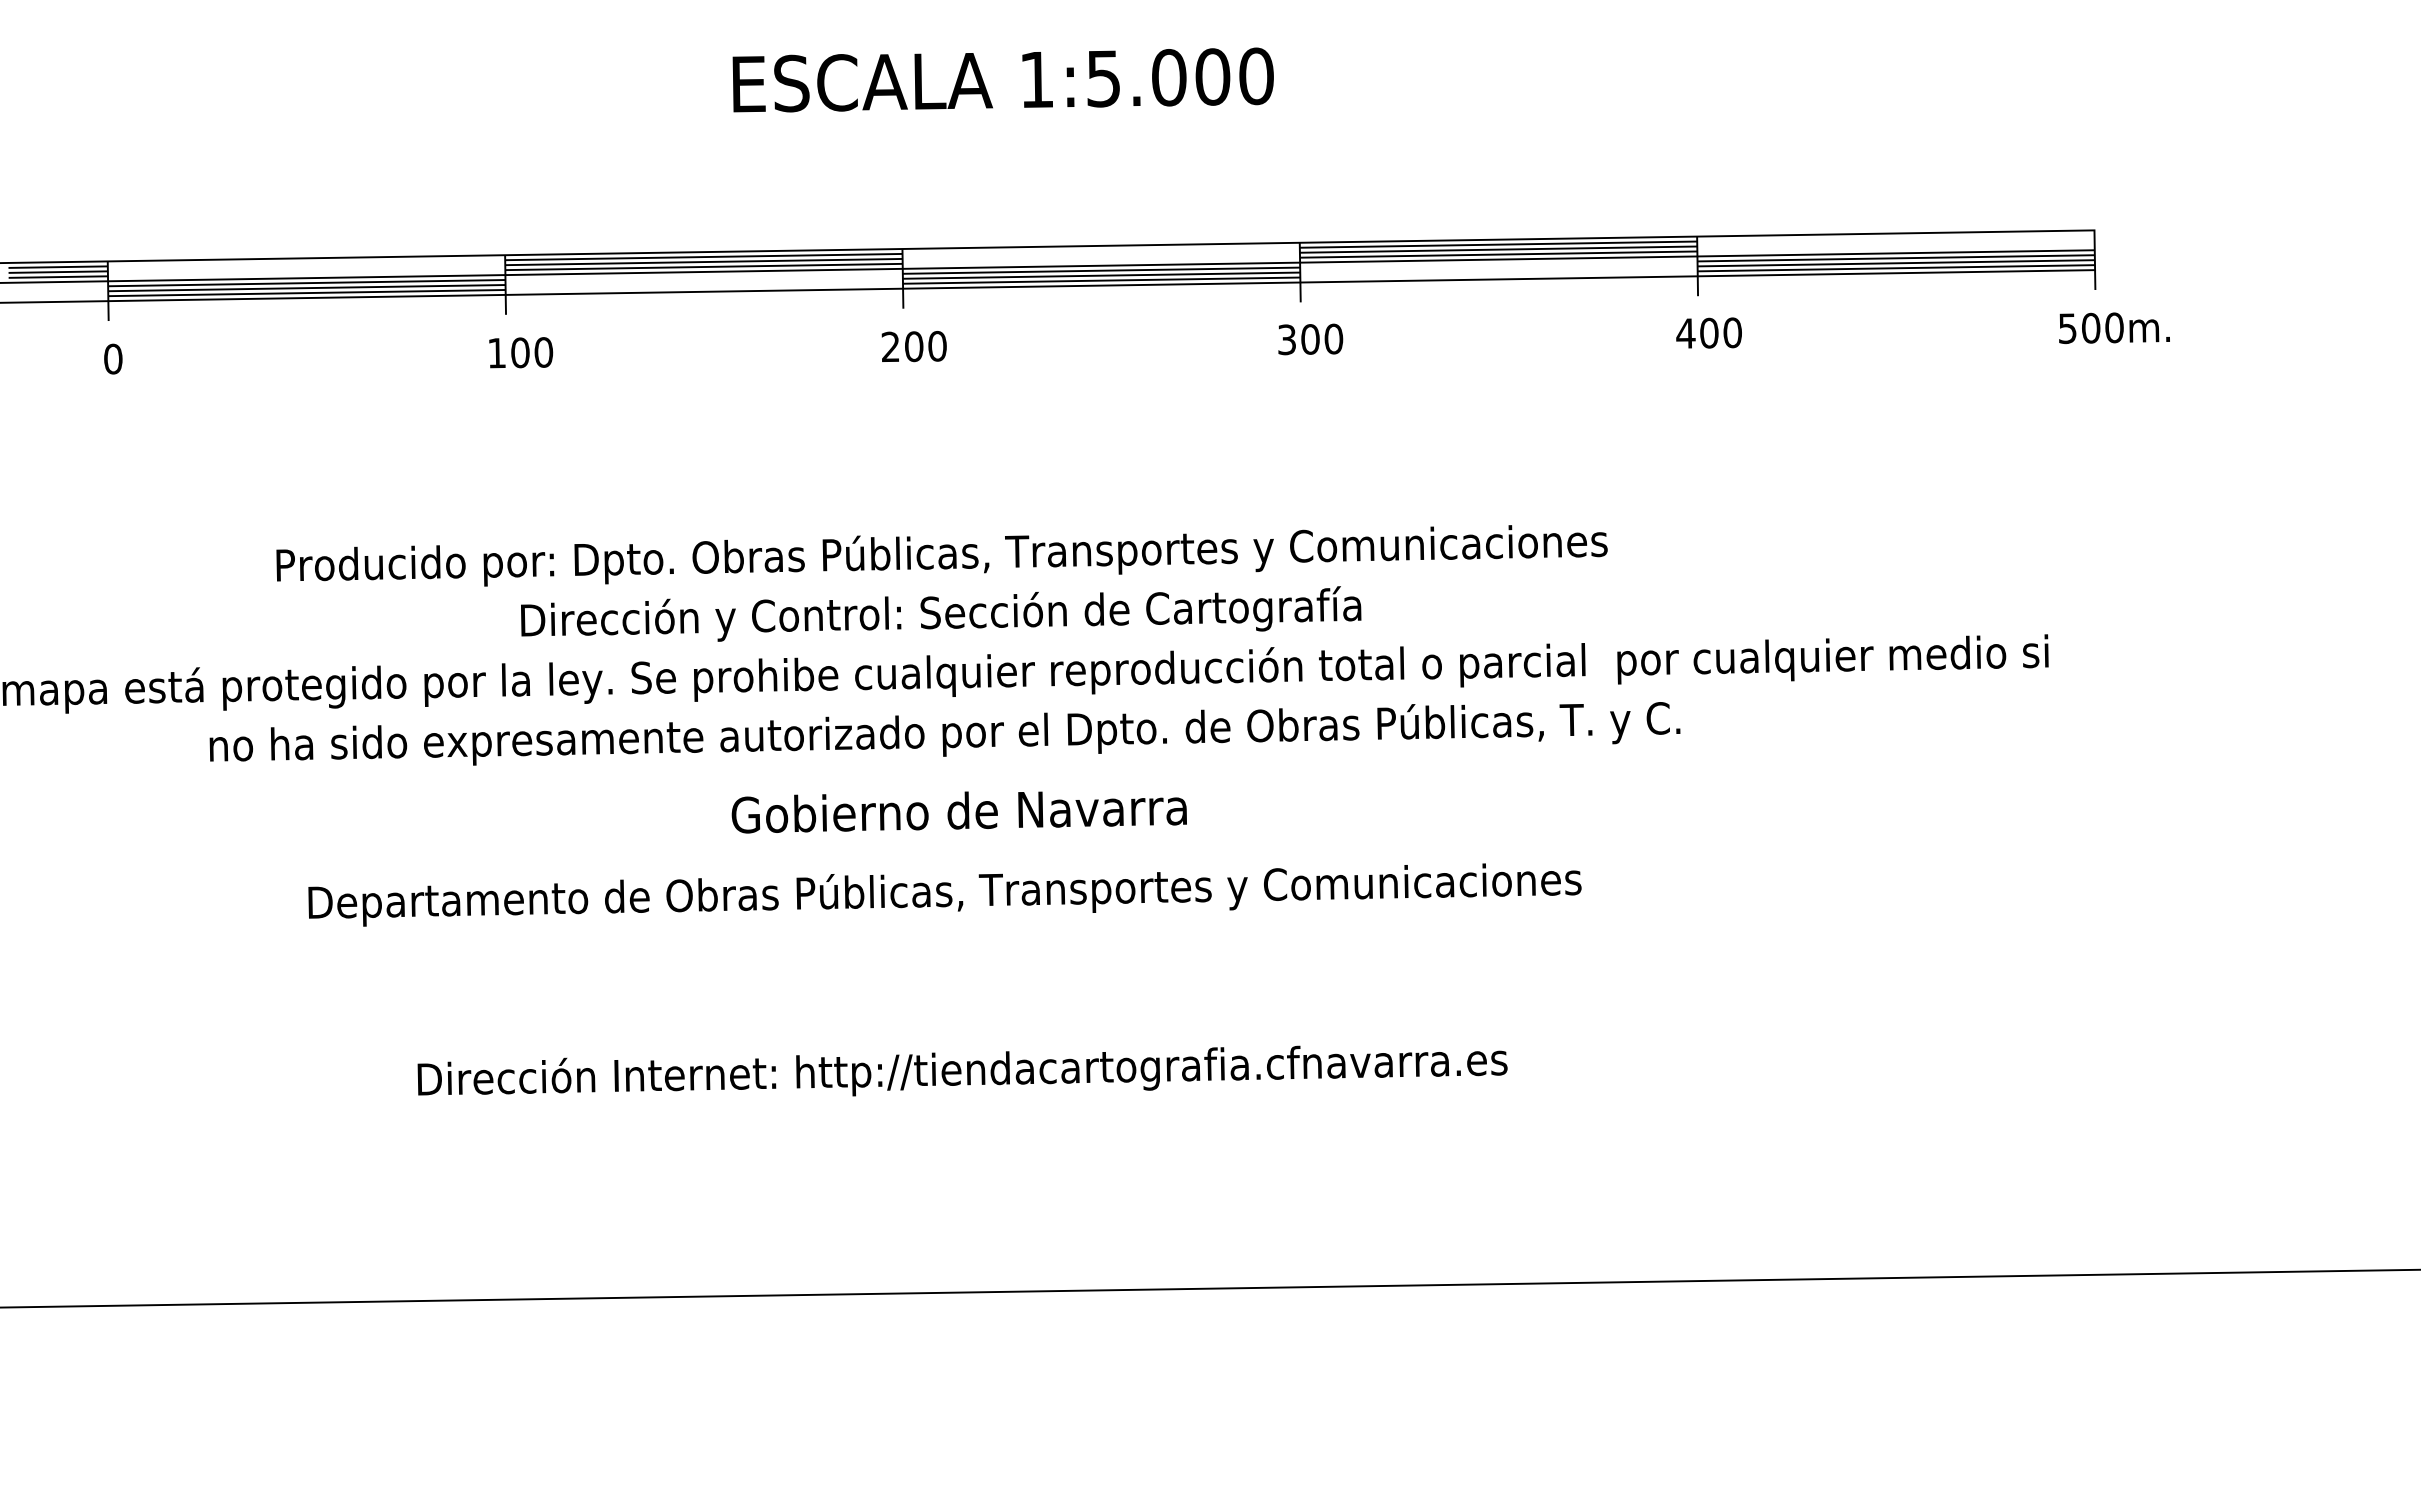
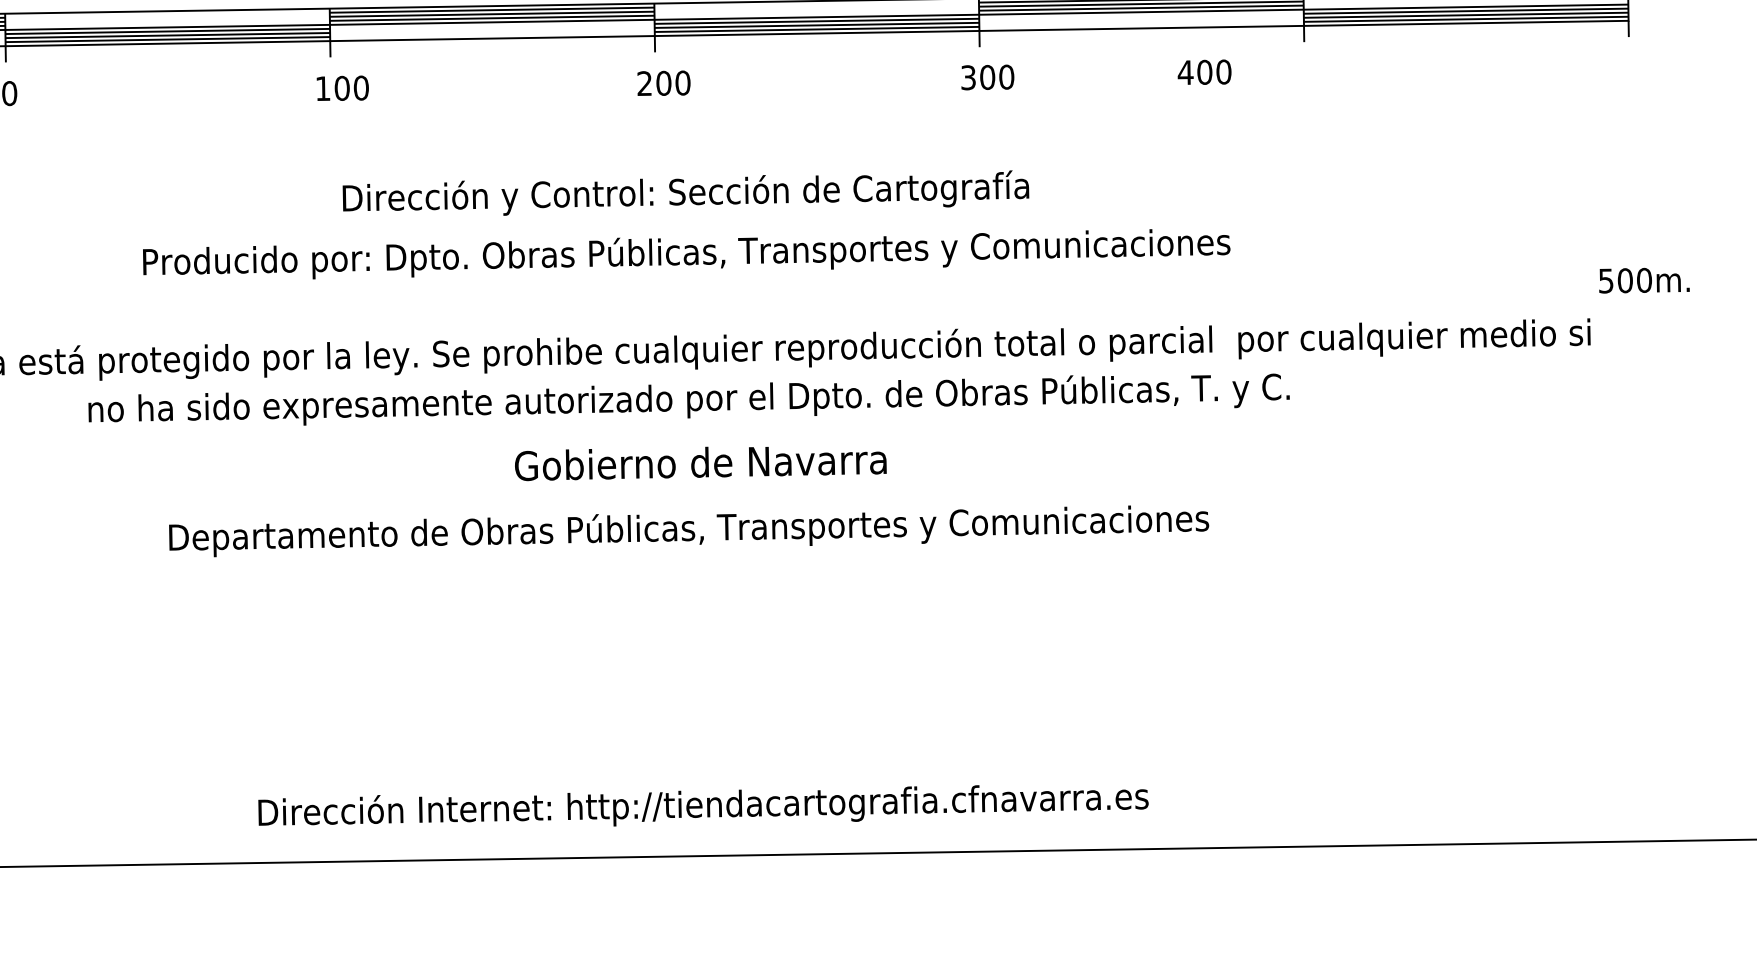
text: (2114, 327) -> (1644, 280), moved
text: (1708, 332) -> (1204, 71), moved
text: (941, 613) -> (686, 192), moved
text: (962, 1070) -> (703, 805), moved

